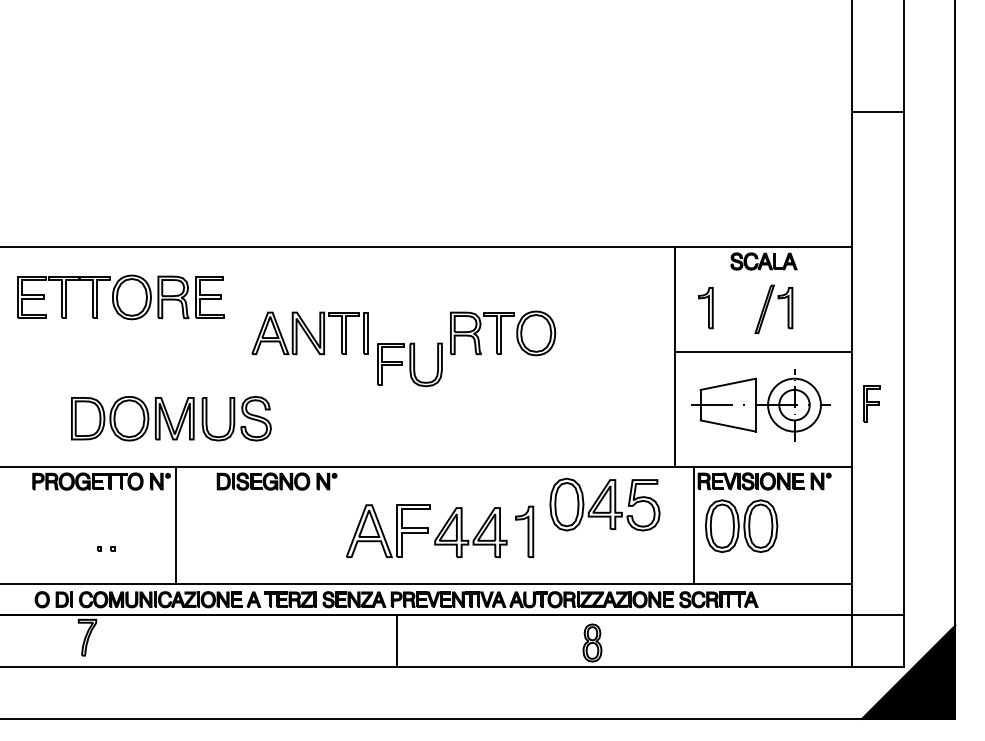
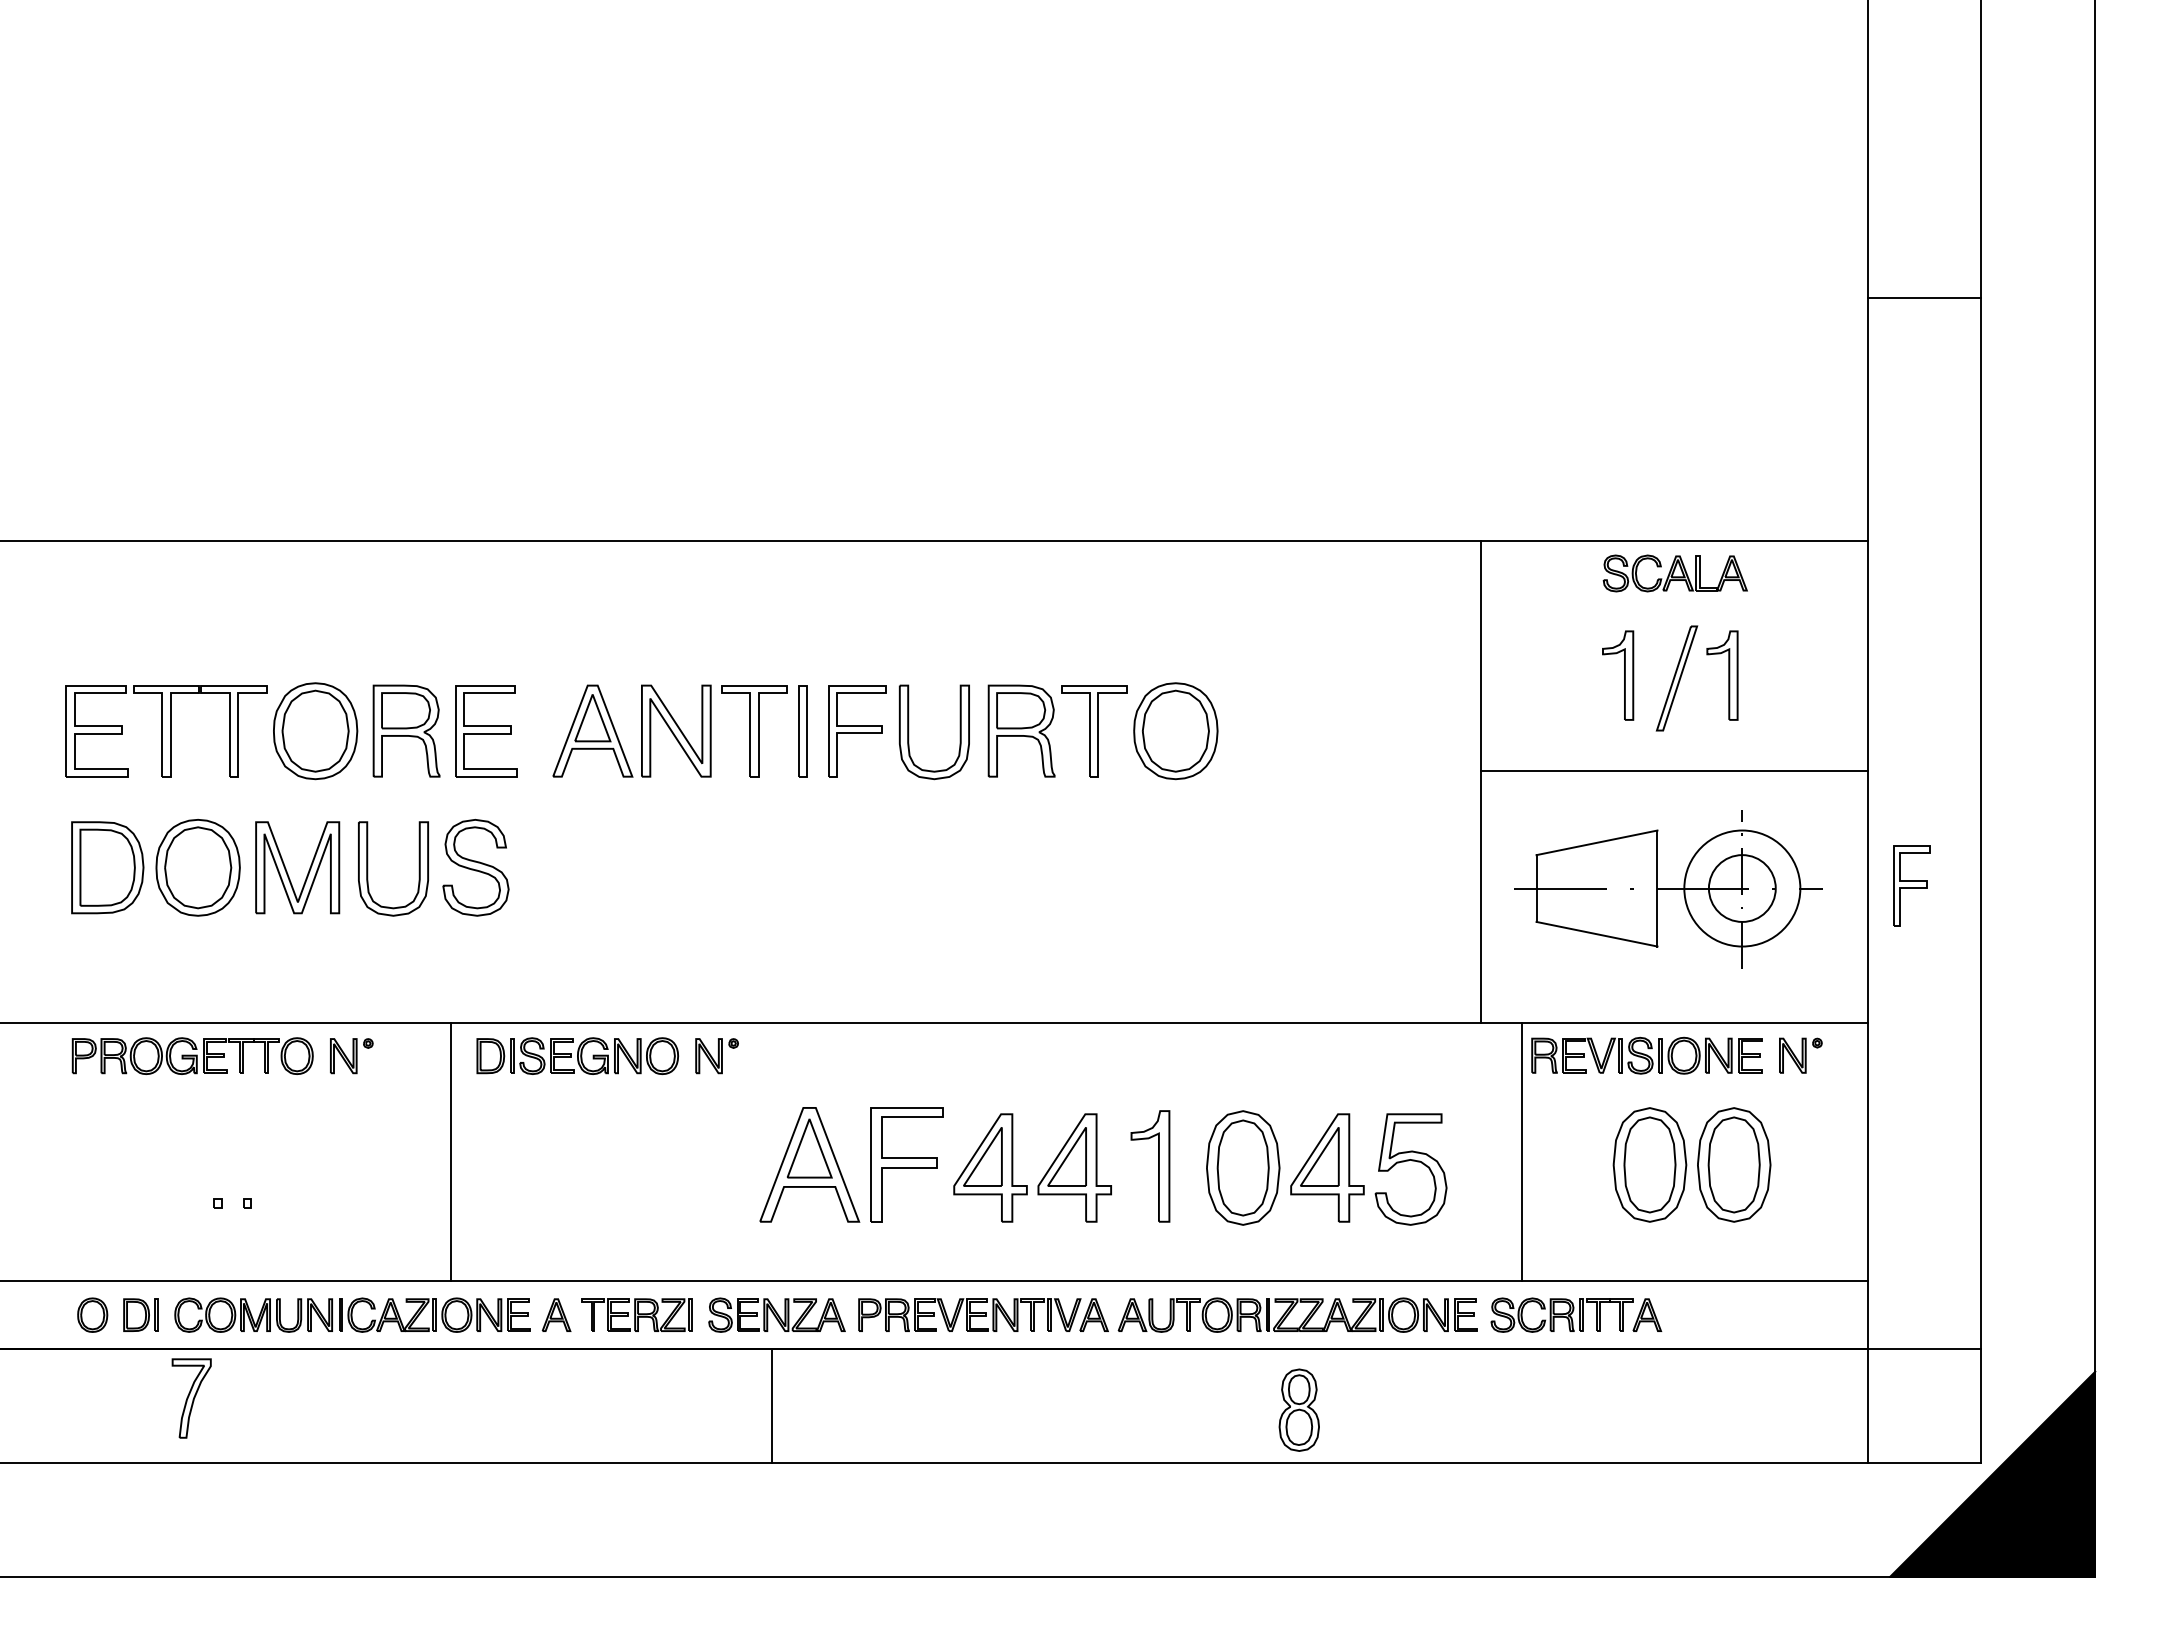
line: (877, 111) -> (1924, 297), moved
part: (120, 297) -> (290, 731), moved
part: (705, 308) -> (1617, 676), moved
part: (409, 364) -> (897, 731), moved
part: (171, 418) -> (290, 867), moved
part: (604, 504) -> (1325, 1167), moved
line: (175, 524) -> (450, 1150), moved
part: (741, 525) -> (1691, 1163), moved
line: (397, 641) -> (772, 1406), moved

